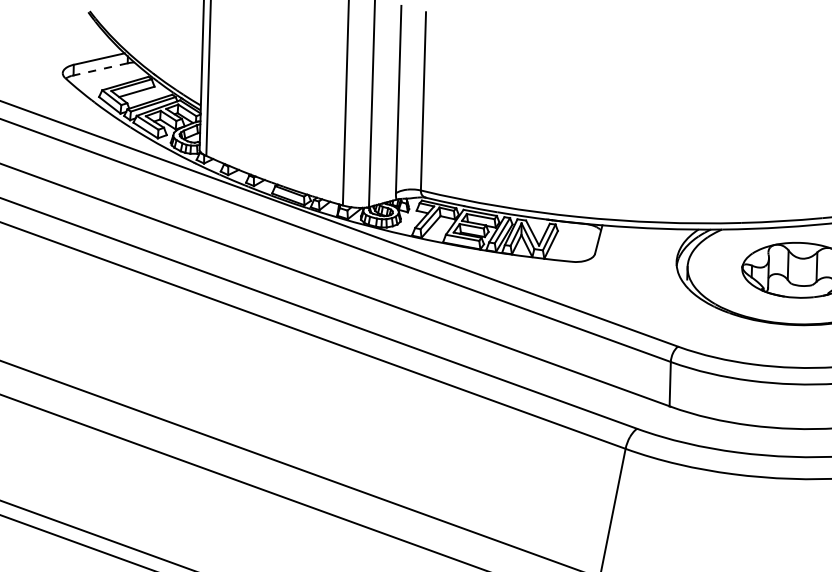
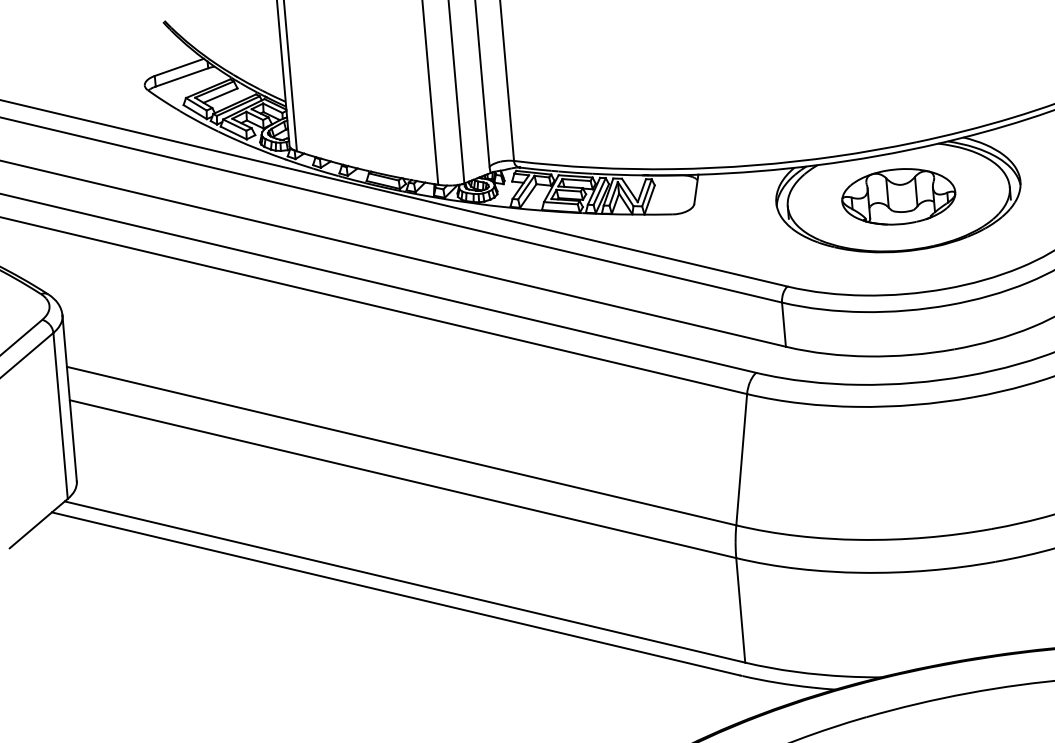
line: (100, 69) -> (181, 77), dashed -> solid

